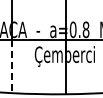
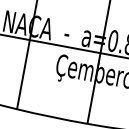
line: (11, 67) -> (23, 75), dashed -> solid

